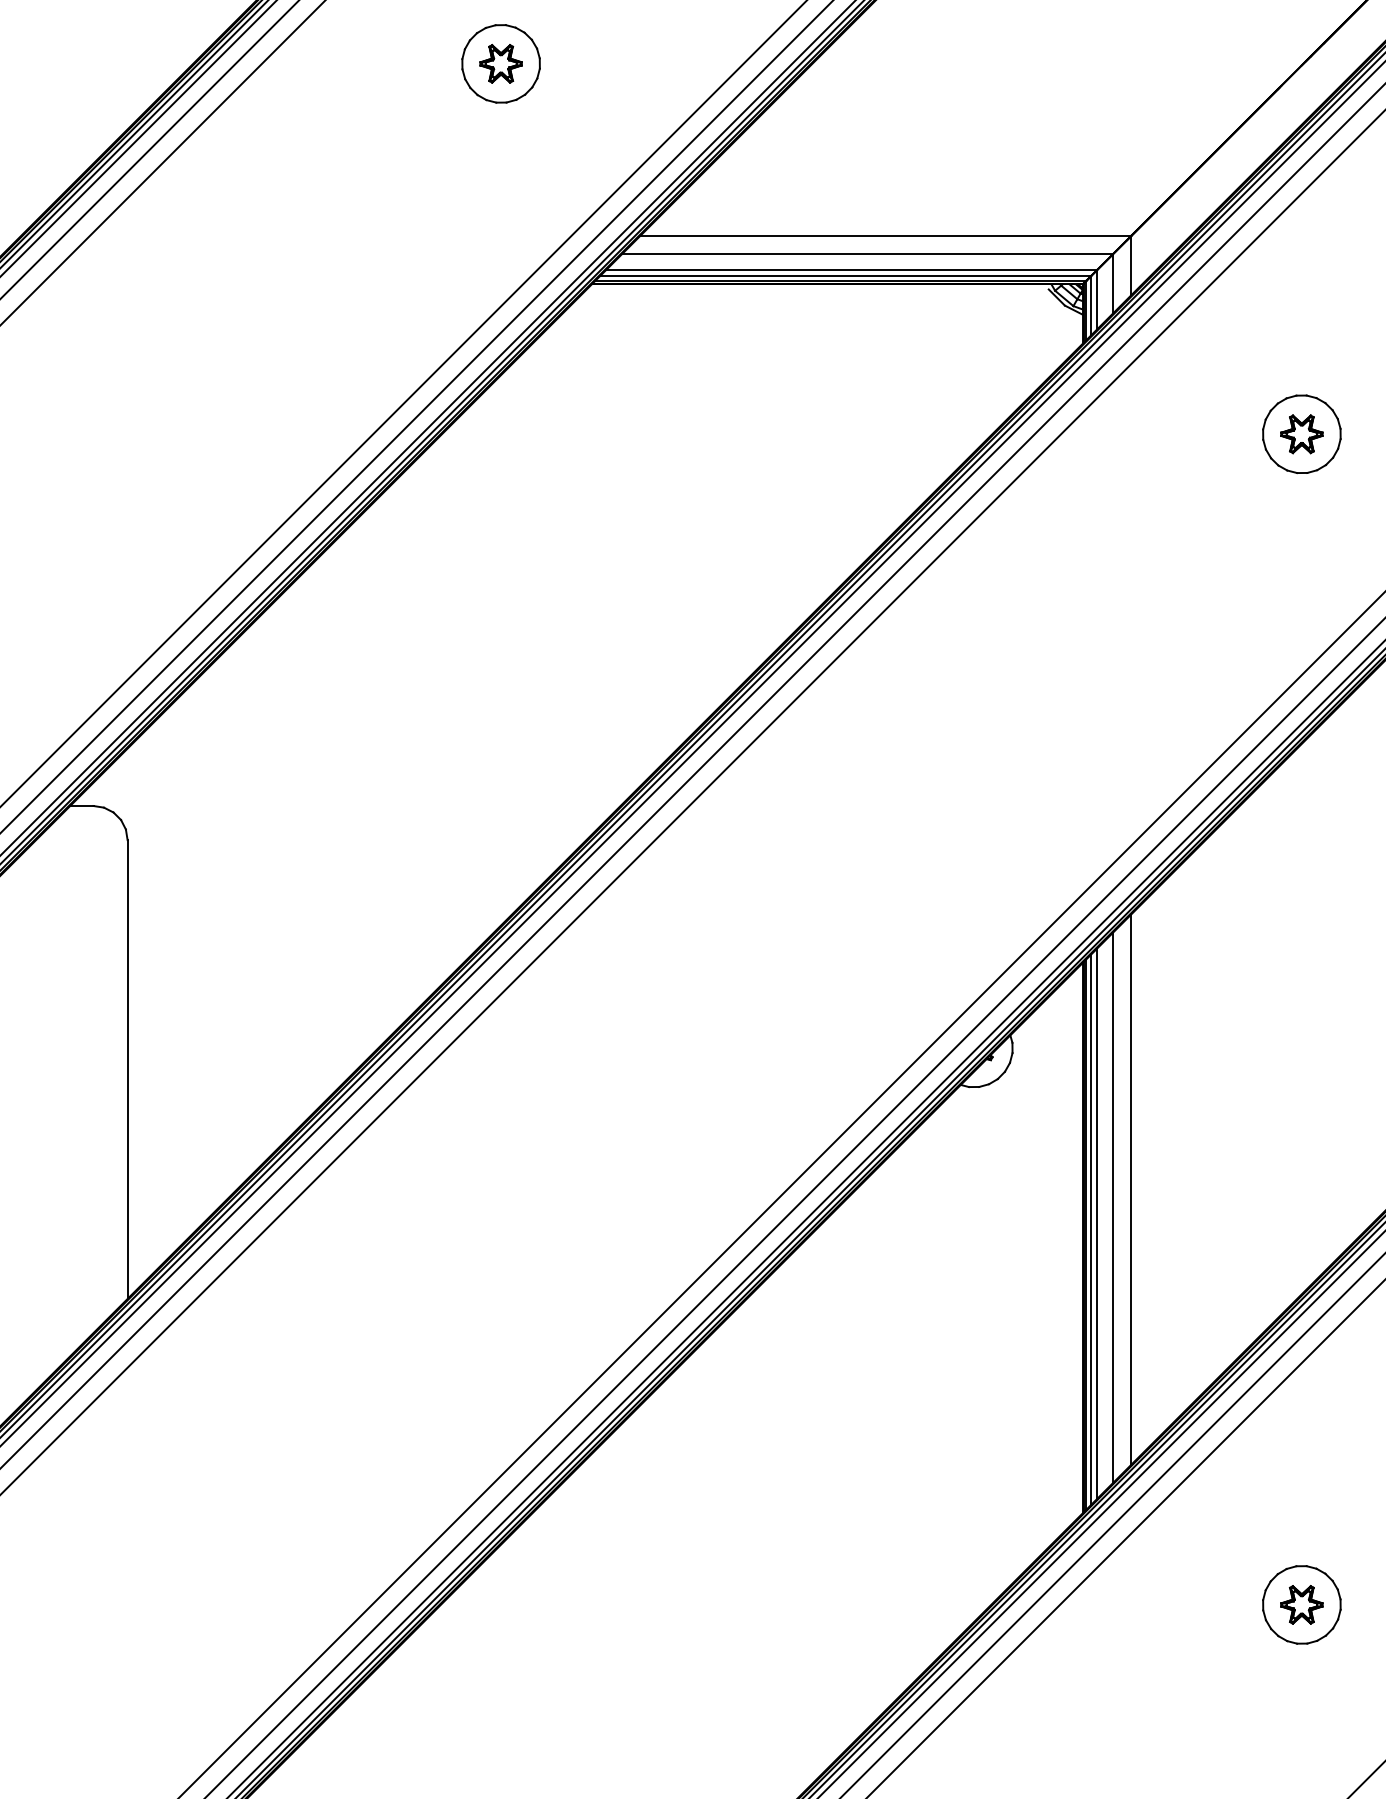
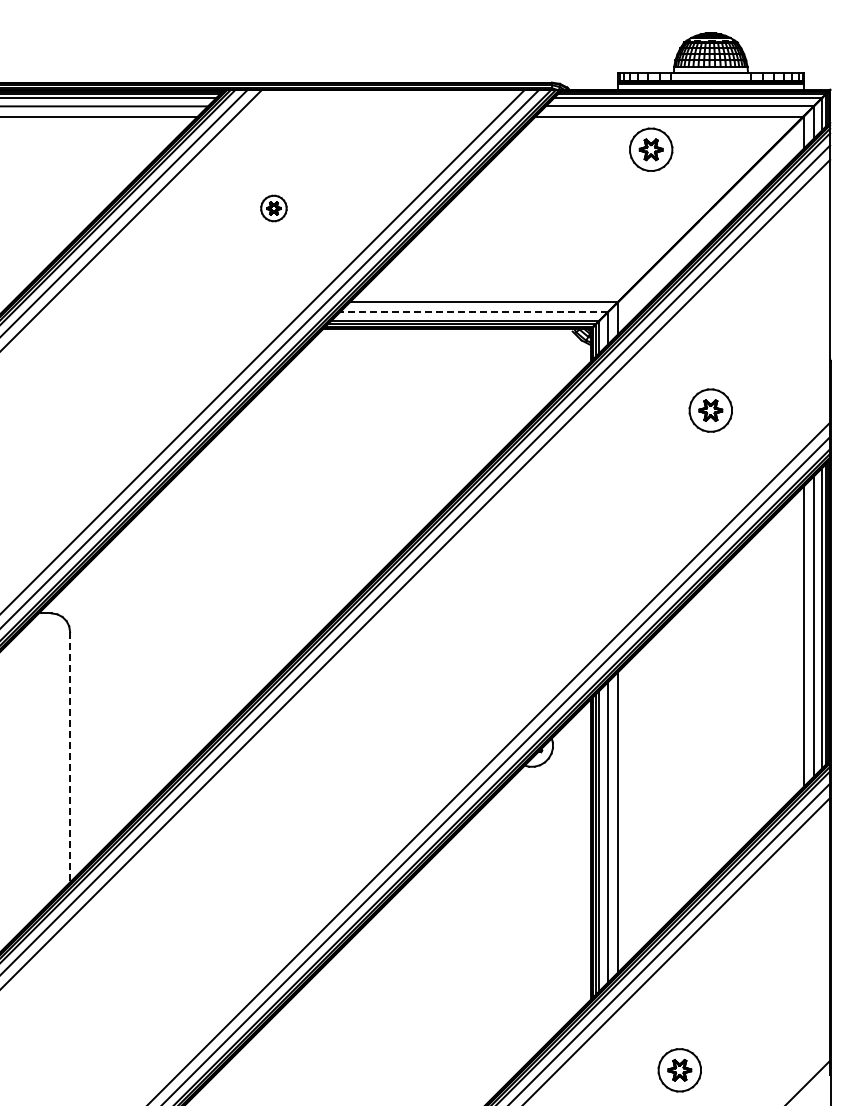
part: (500, 63) -> (273, 208), size x0.6
line: (866, 254) -> (473, 312), solid -> dashed
line: (128, 1070) -> (70, 757), solid -> dashed
part: (1301, 1605) -> (679, 1070), moved

